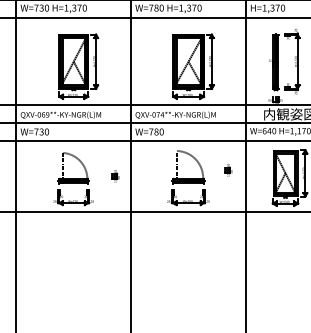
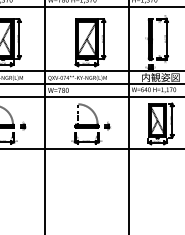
part: (228, 170) -> (108, 126), moved
part: (115, 176) -> (23, 126), moved

